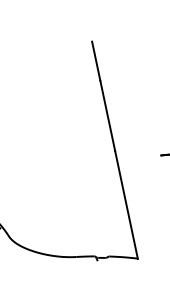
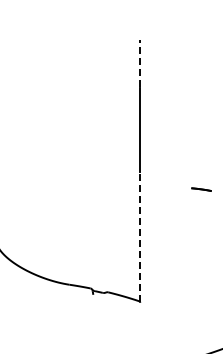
line: (96, 60) -> (140, 63), solid -> dashed
line: (126, 204) -> (140, 236), solid -> dashed

